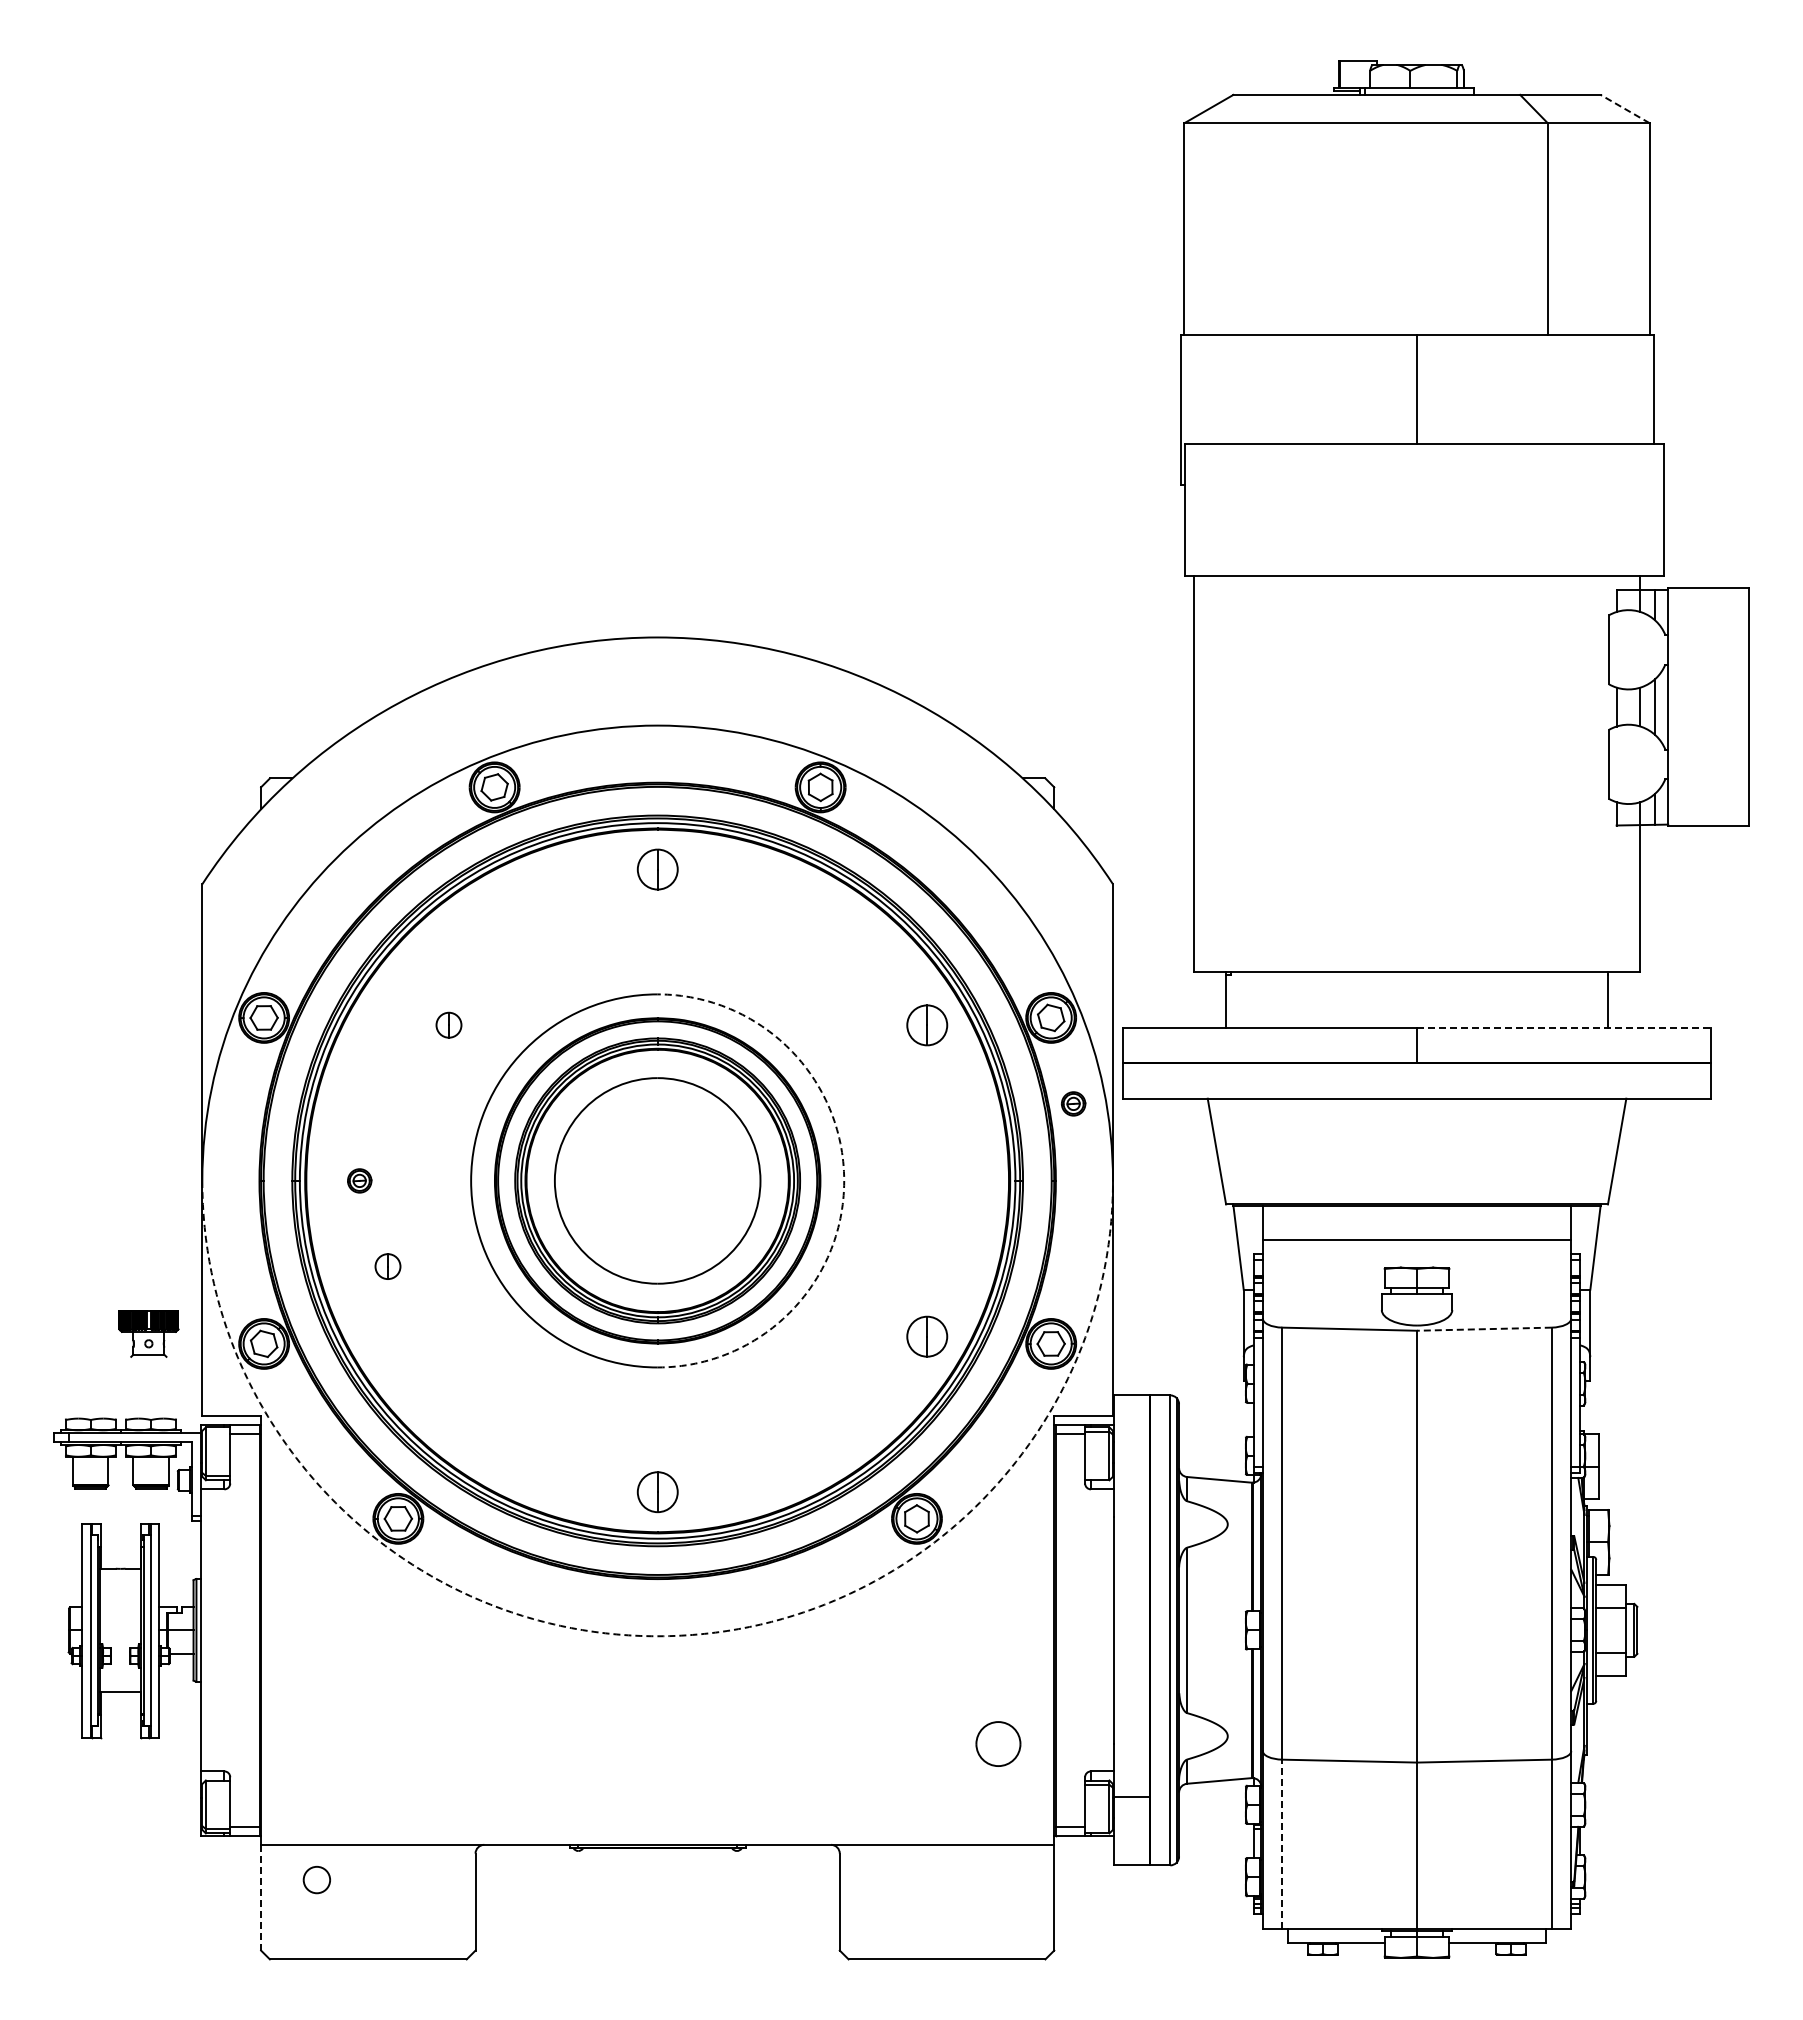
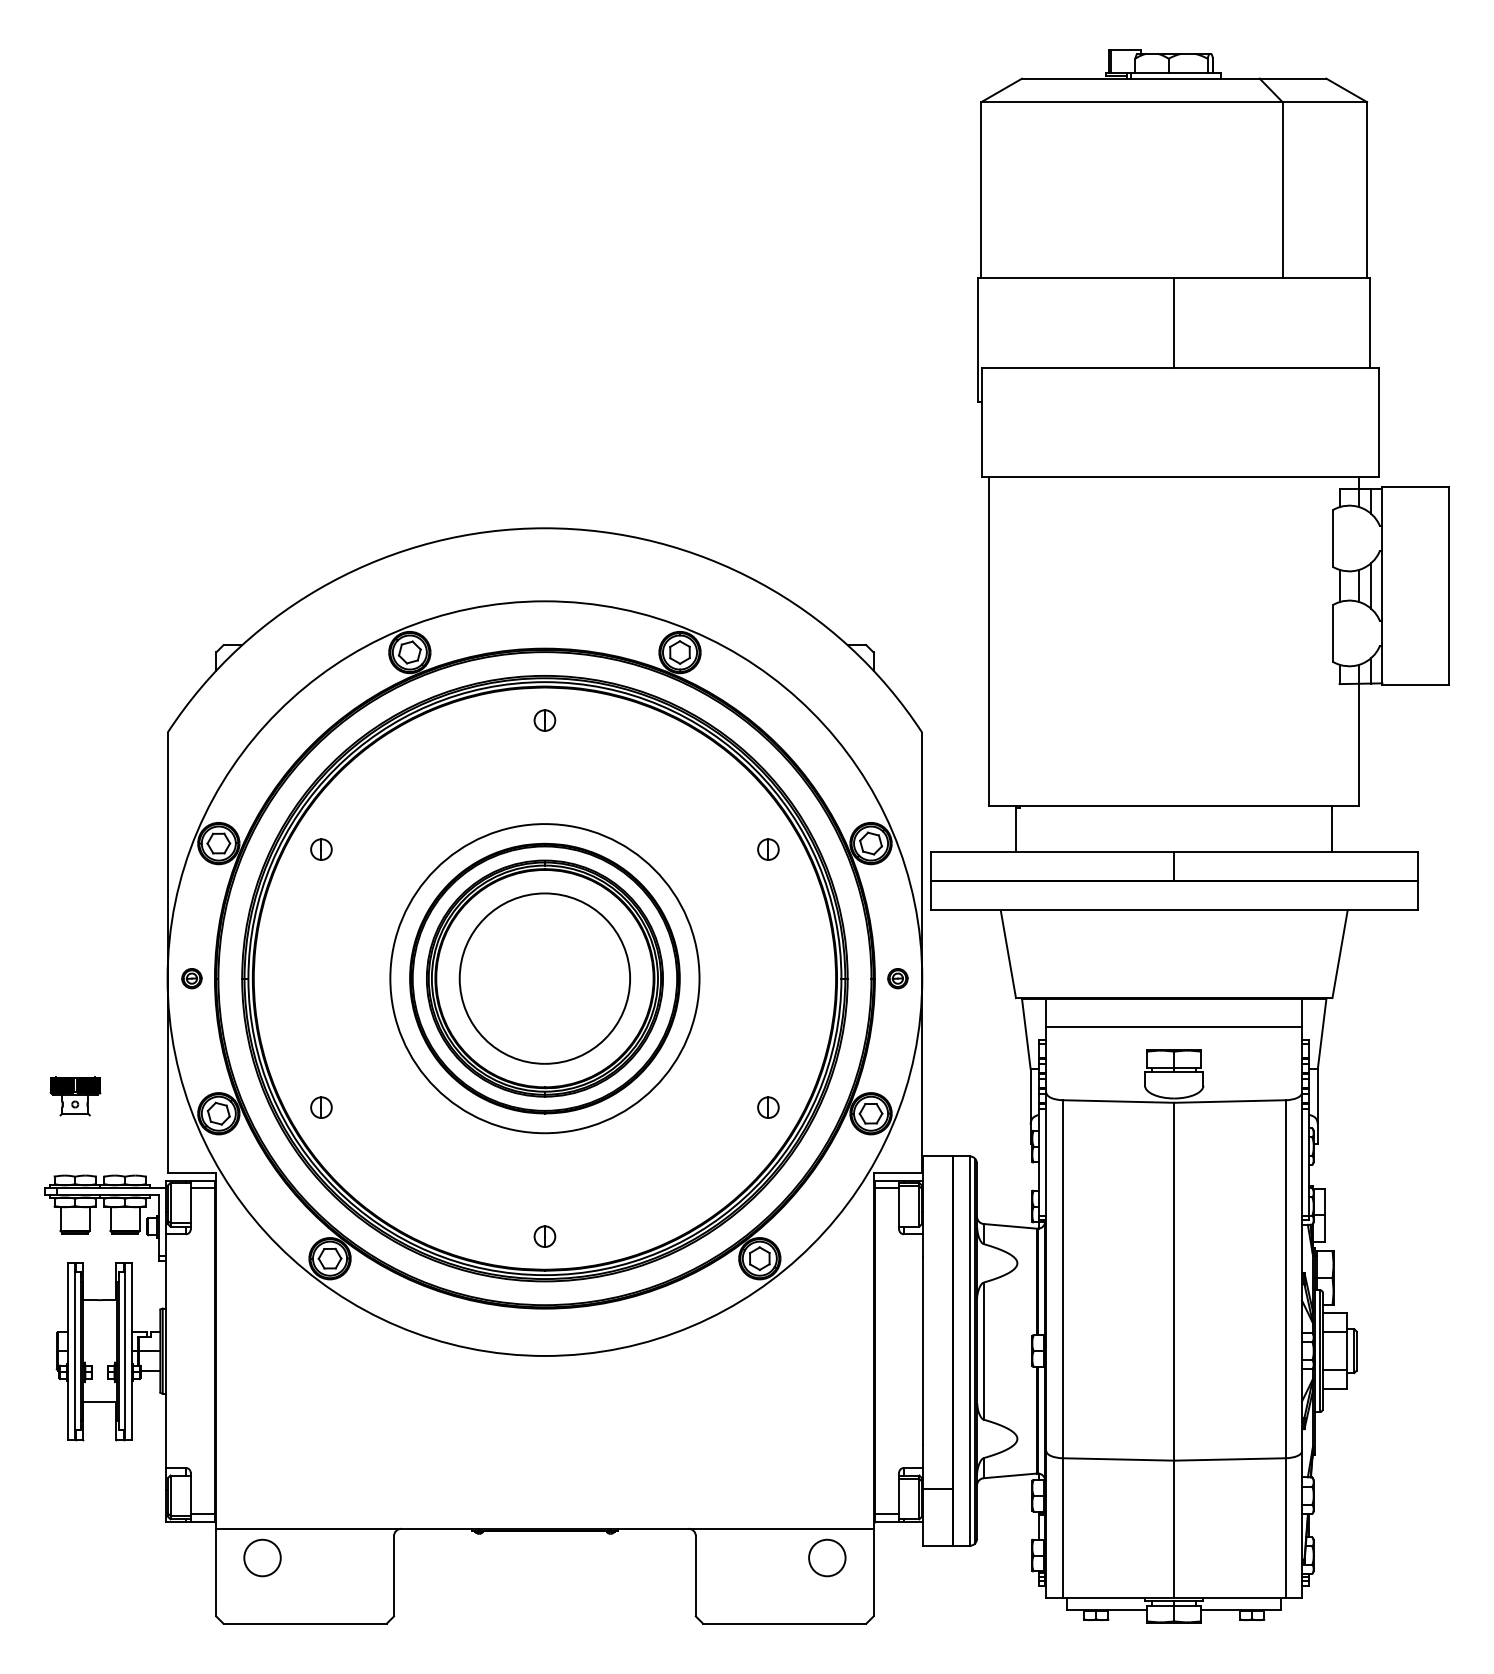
line: (1624, 108) -> (1346, 89), dashed -> solid
part: (657, 869) -> (544, 720), size x0.62
part: (448, 1024) -> (321, 849), moved
part: (927, 1024) -> (768, 849), size x0.62
line: (1563, 1028) -> (1295, 852), dashed -> solid
part: (1073, 1103) -> (897, 978), moved
part: (359, 1180) -> (191, 978), moved
arc: (844, 1180) -> (699, 978), dashed -> solid
part: (387, 1266) -> (321, 1107), moved
line: (1483, 1329) -> (1229, 1101), dashed -> solid
part: (148, 1333) -> (74, 1095), moved
part: (927, 1336) -> (768, 1107), size x0.62
part: (657, 1492) -> (544, 1236), size x0.62
arc: (657, 1636) -> (544, 1356), dashed -> solid
part: (998, 1743) -> (827, 1557), moved
line: (1282, 1843) -> (1062, 1527), dashed -> solid
part: (316, 1879) -> (262, 1557), size x1.67
line: (261, 1897) -> (216, 1572), dashed -> solid

